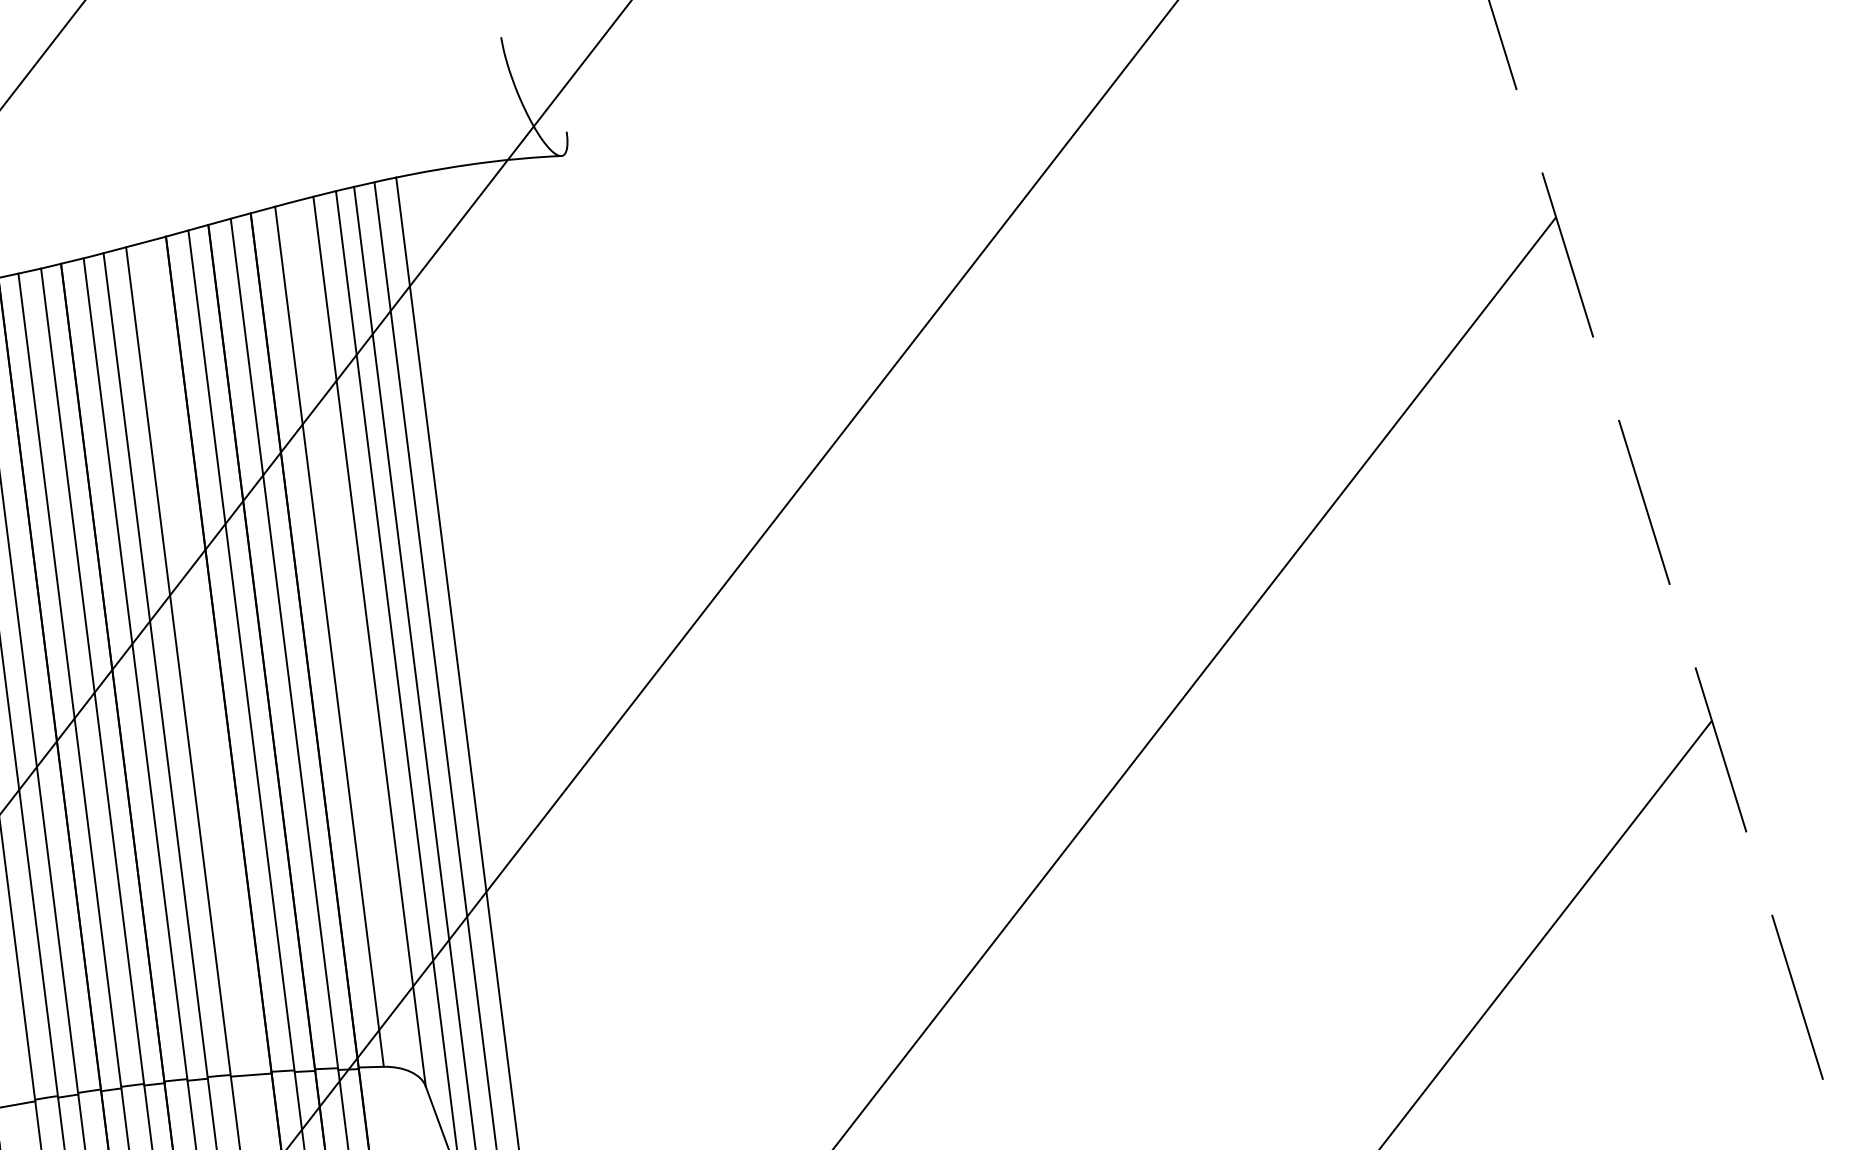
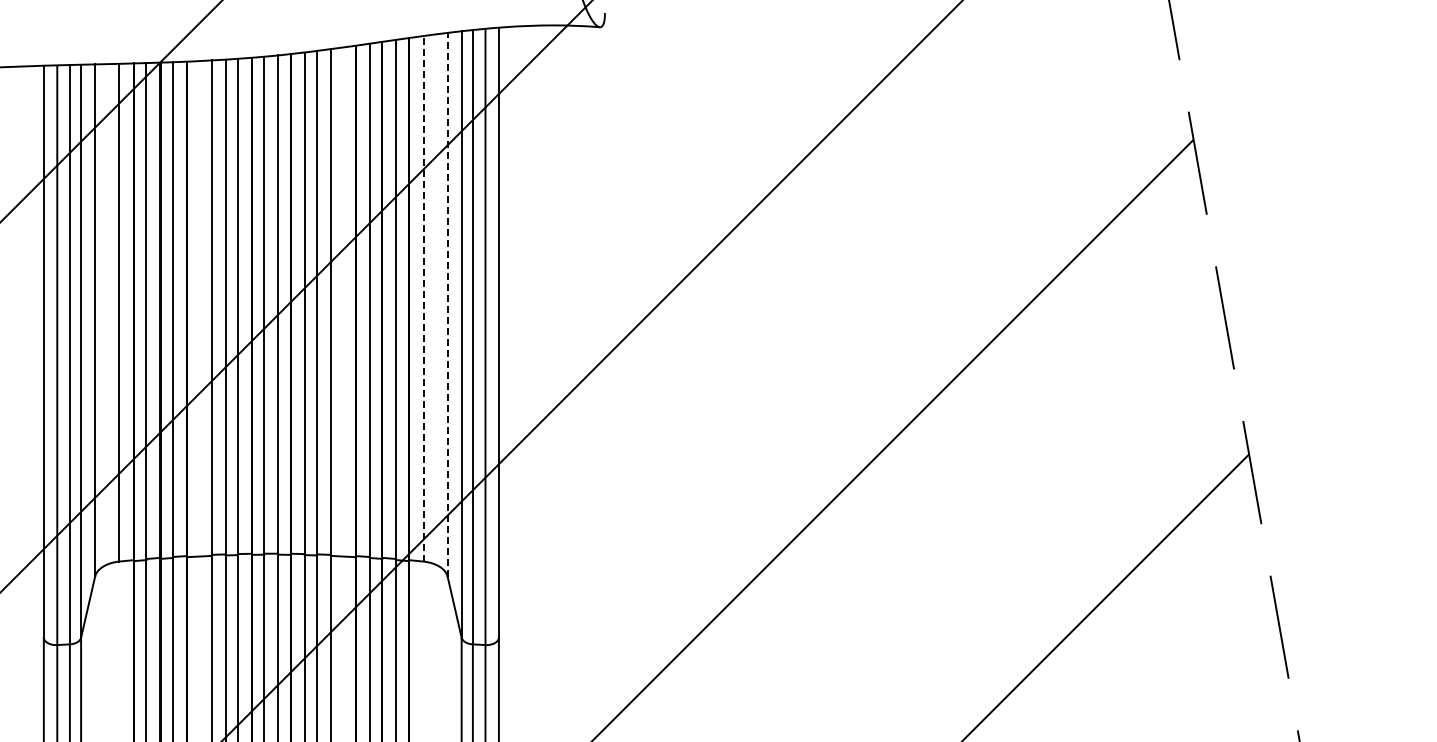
line: (328, 636) -> (423, 298), solid -> dashed
line: (369, 641) -> (447, 304), solid -> dashed

